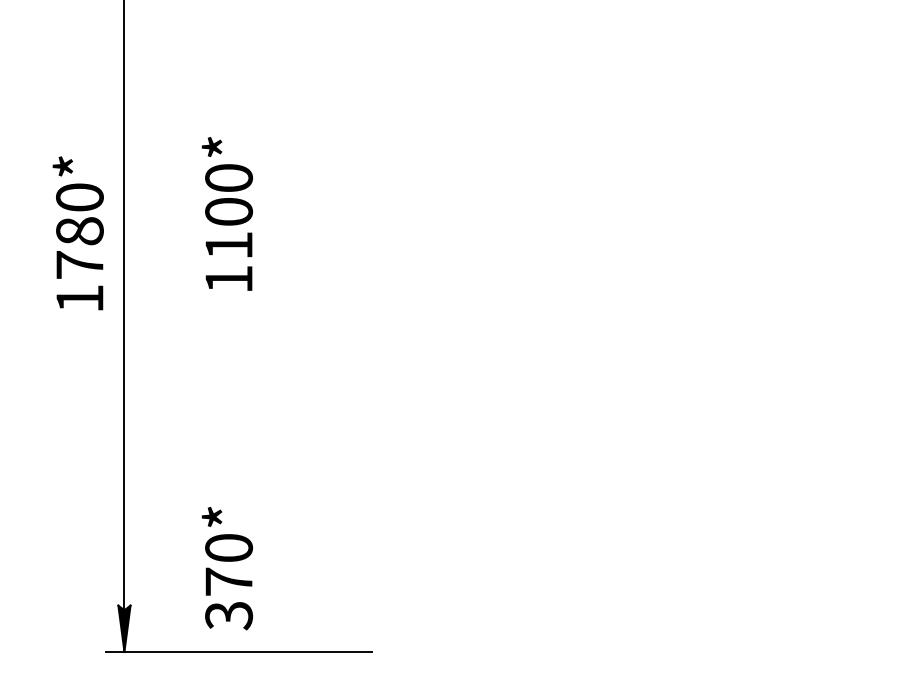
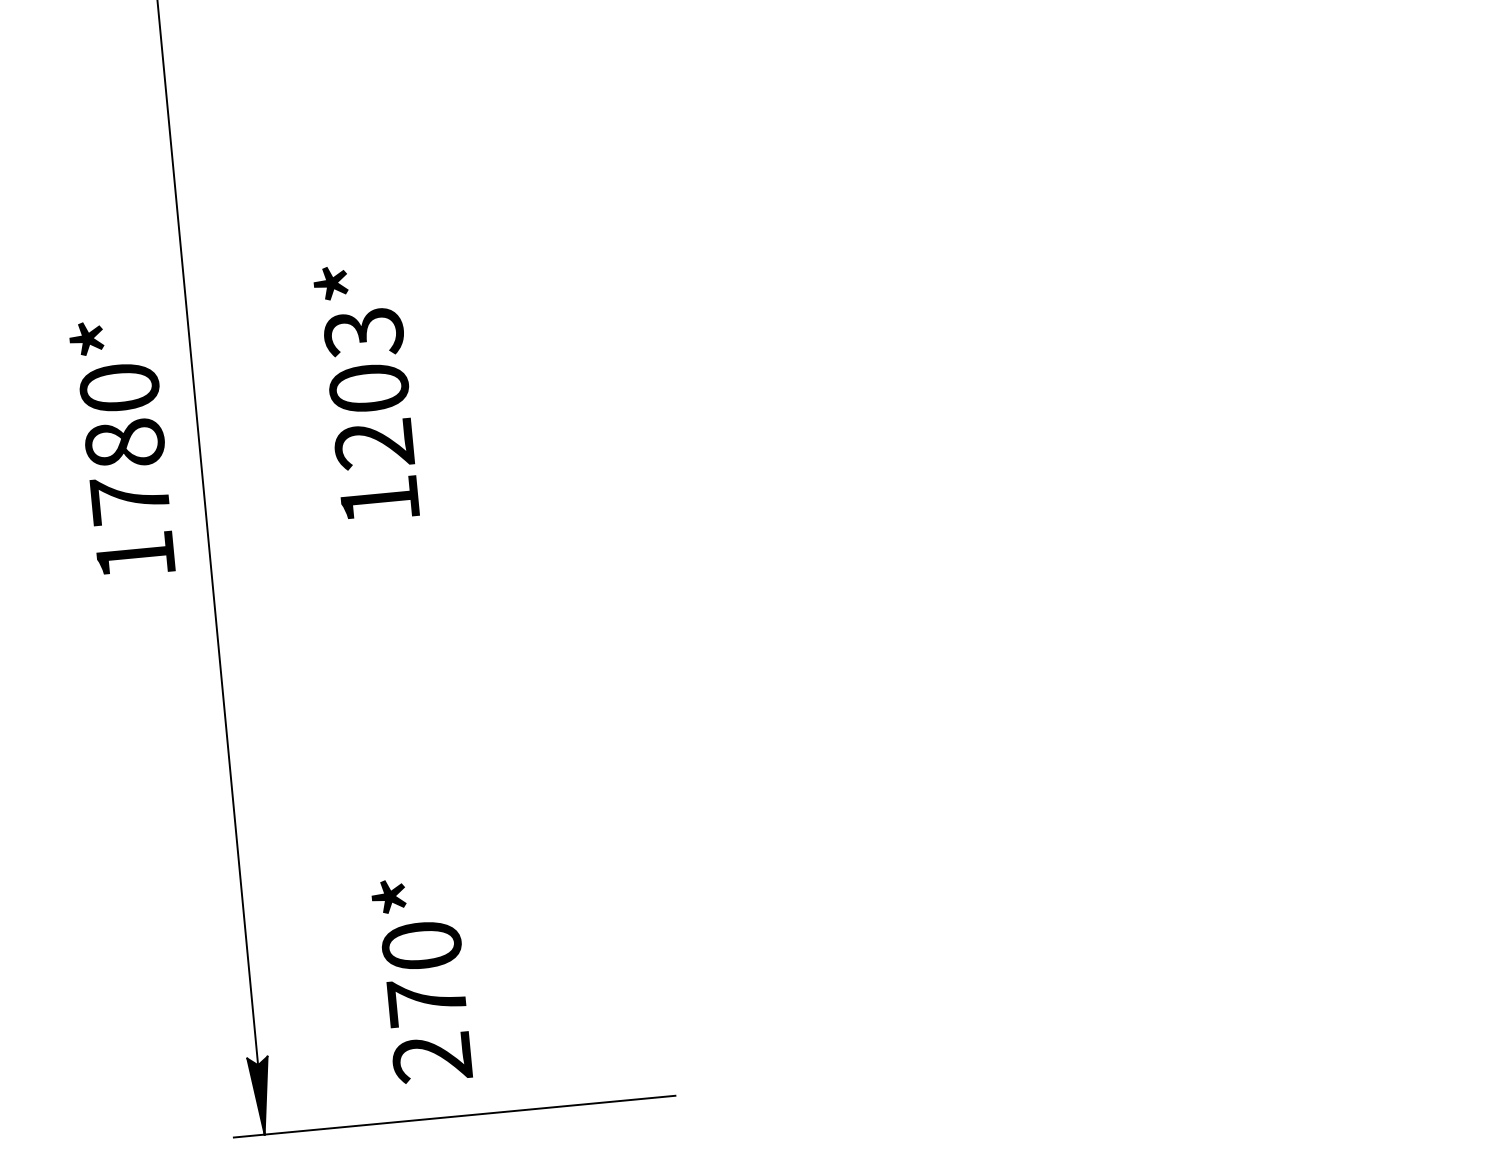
text: (228, 211) -> (368, 387), 1100* -> 1203*
text: (229, 615) -> (433, 1057), 370* -> 270*

